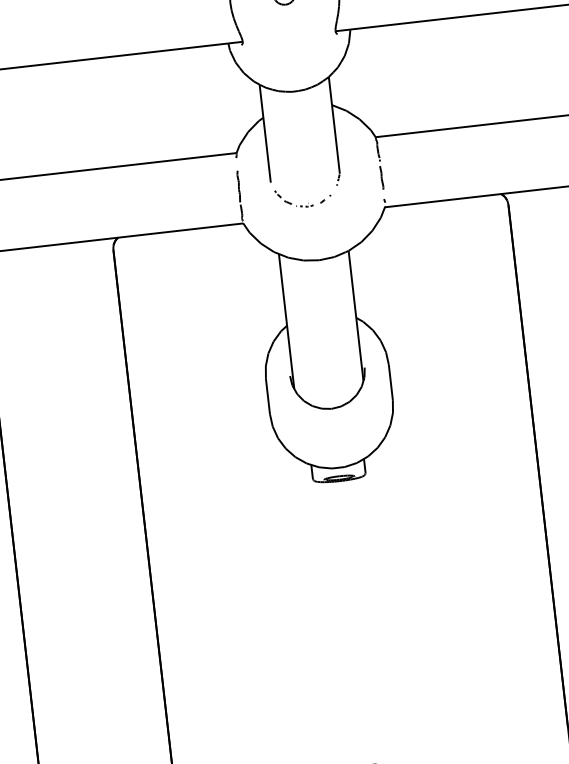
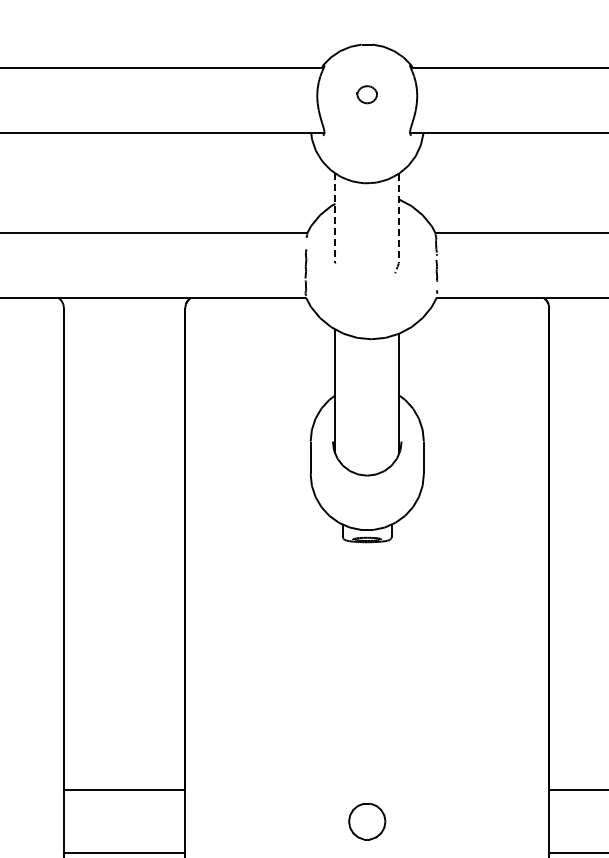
line: (334, 125) -> (399, 218), solid -> dashed
line: (265, 133) -> (335, 218), solid -> dashed
part: (308, 202) -> (367, 285), removed

